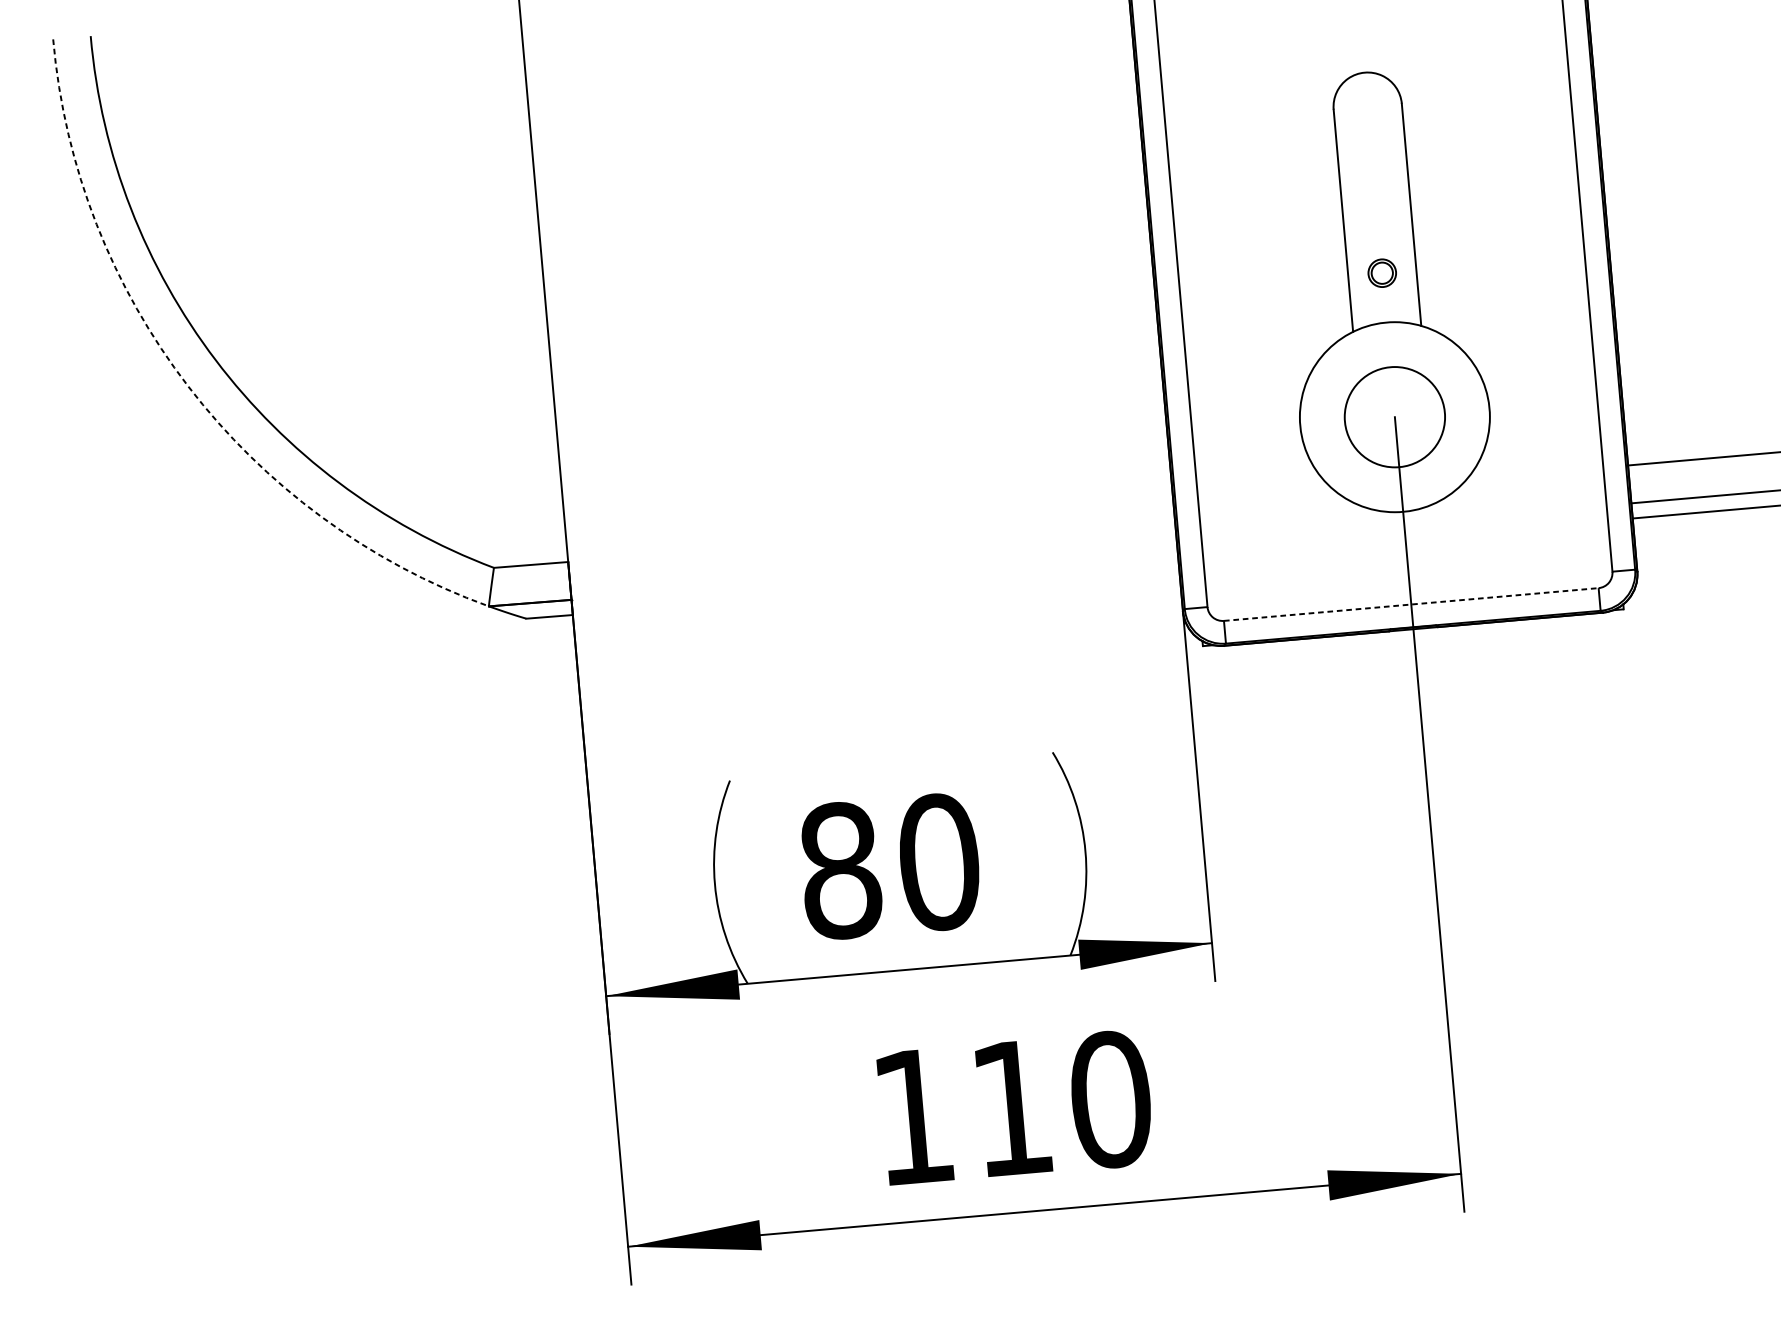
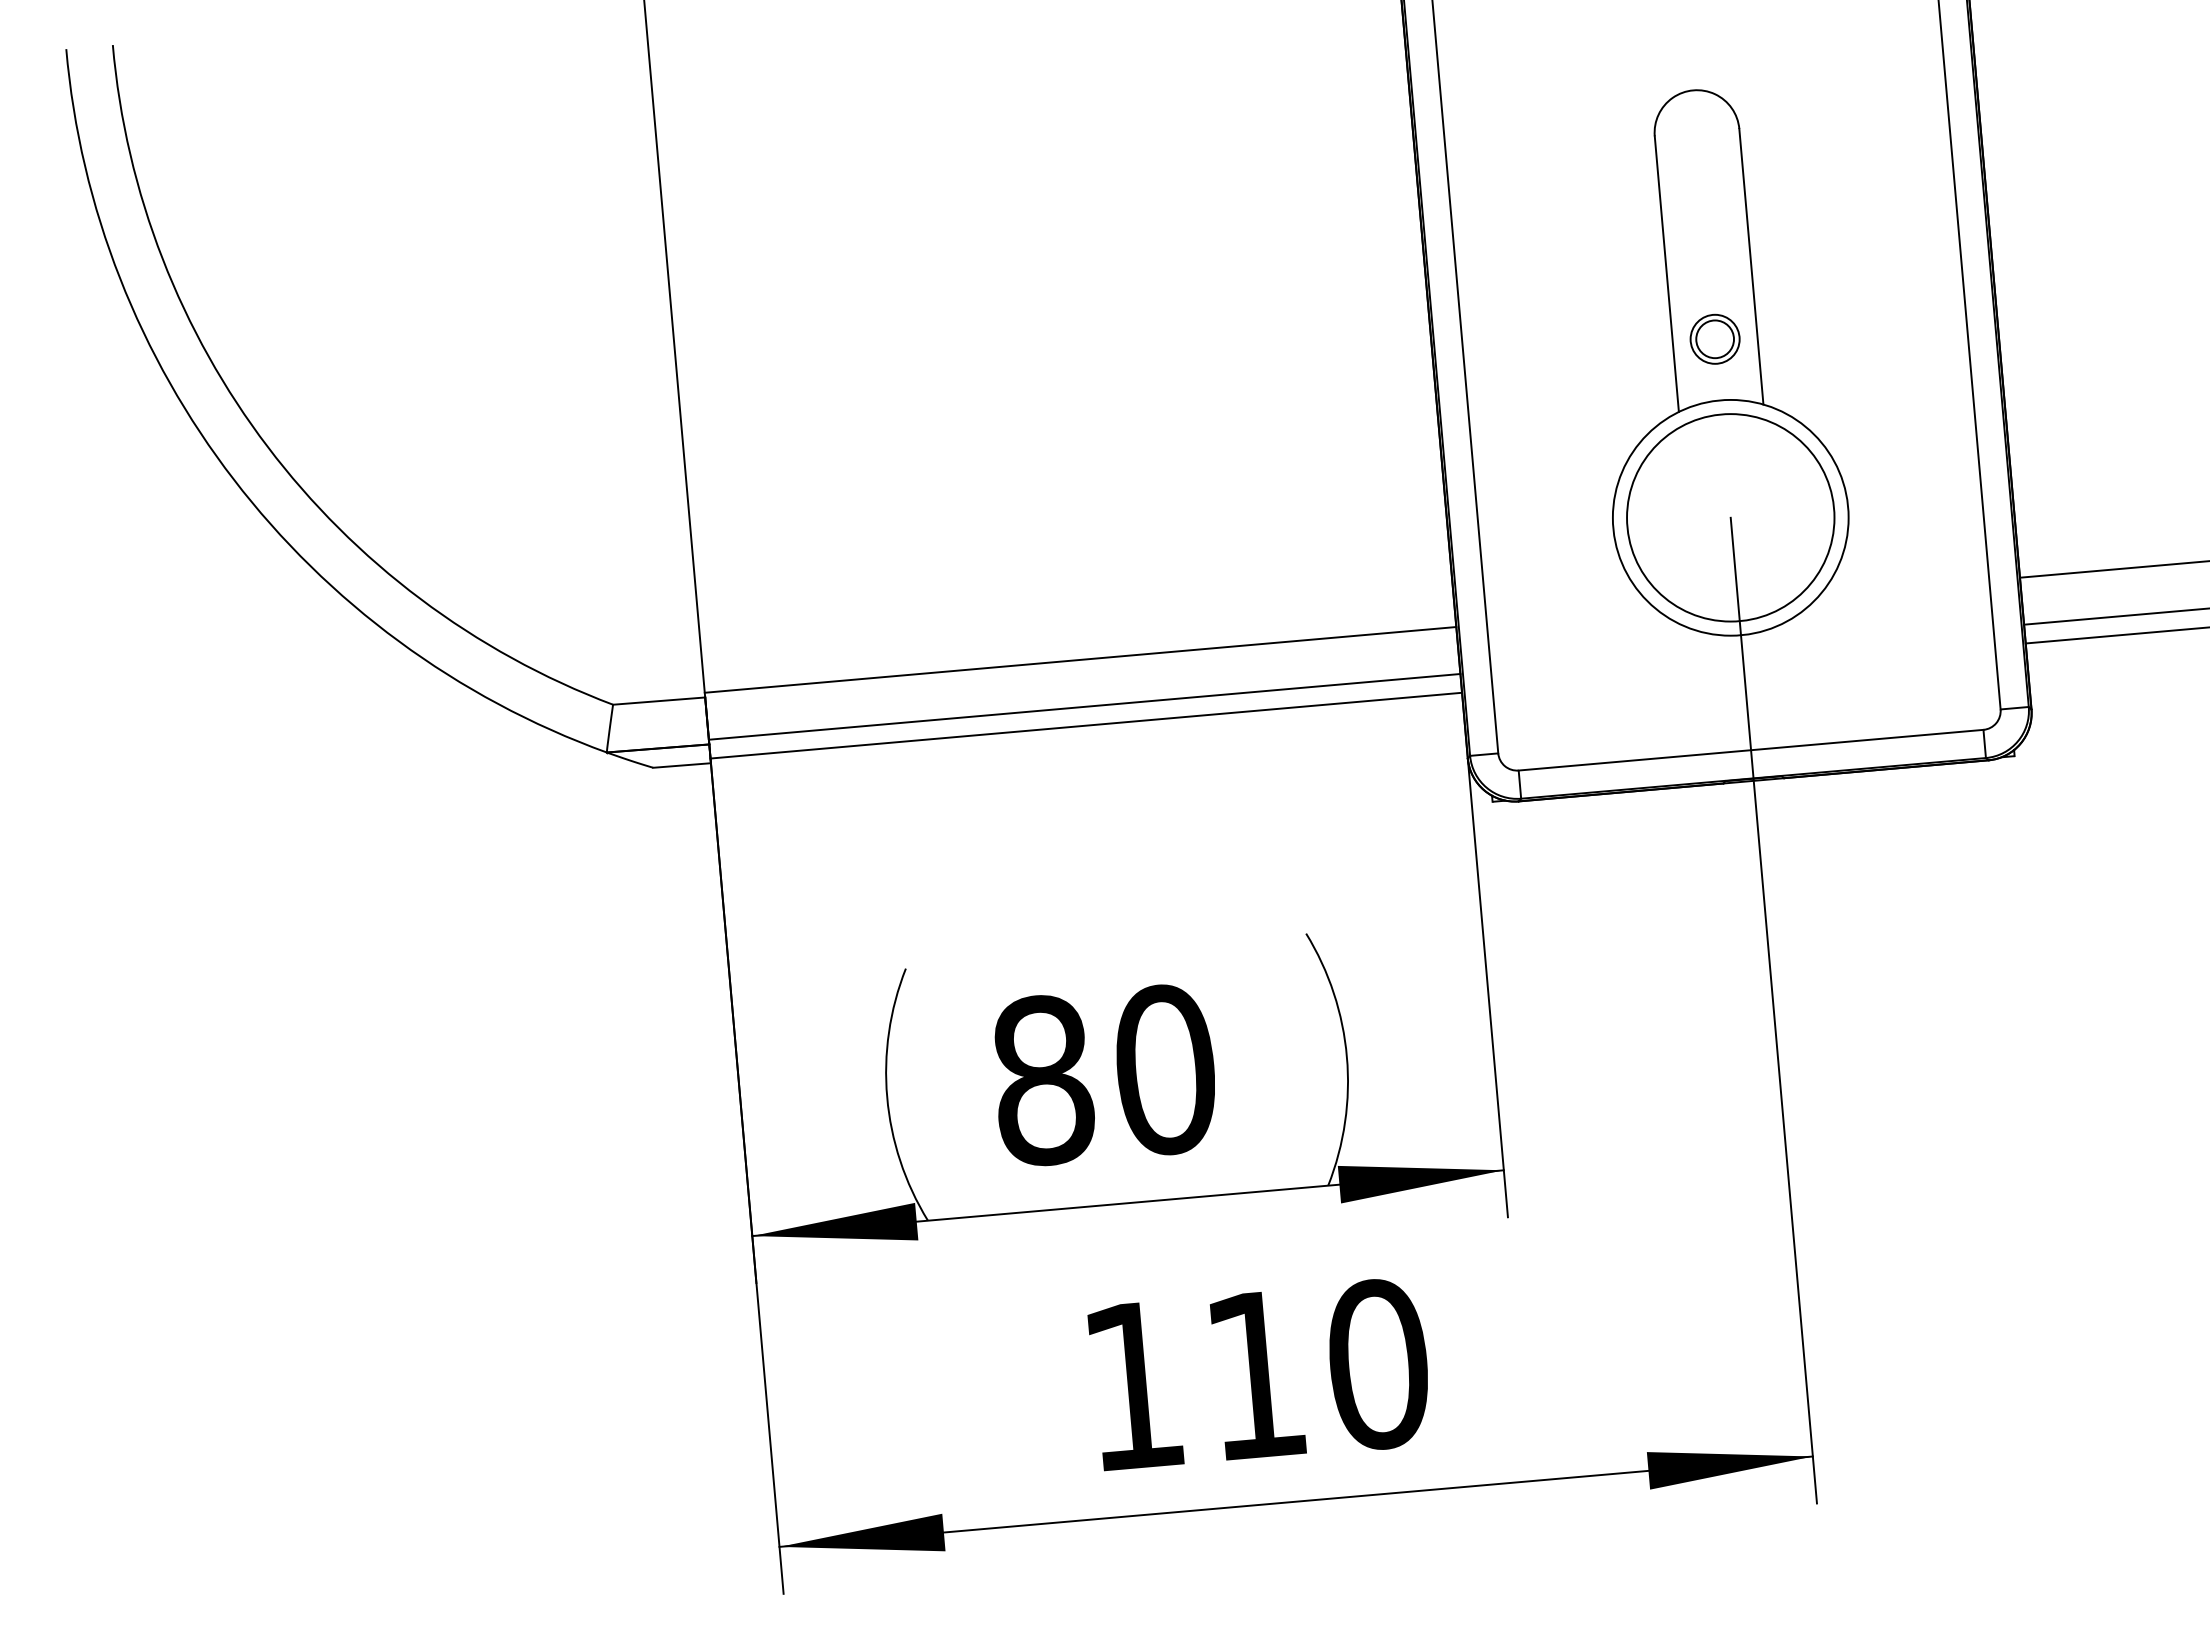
part: (1381, 272) -> (1714, 338), size x1.43
arc: (187, 386) -> (233, 479), dashed -> solid
circle: (1394, 416) -> (1730, 517), size x1.67
line: (870, 531) -> (1080, 659), added
line: (873, 569) -> (1084, 706), added
line: (875, 584) -> (1086, 725), added
line: (1411, 604) -> (1751, 750), dashed -> solid

